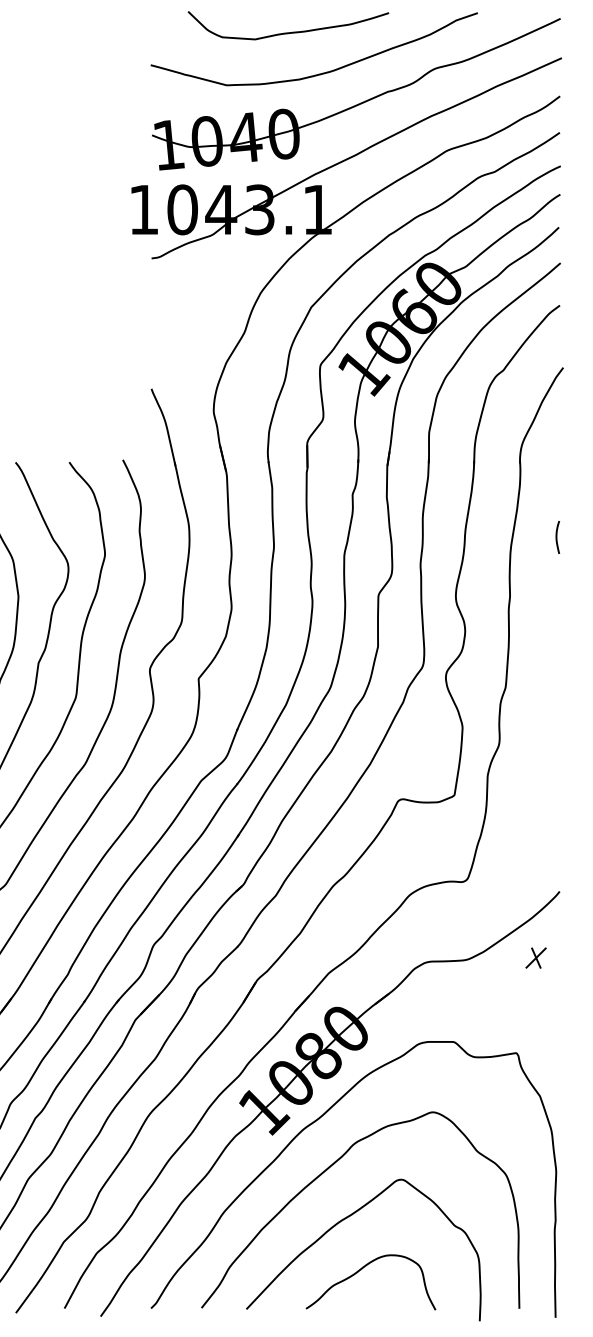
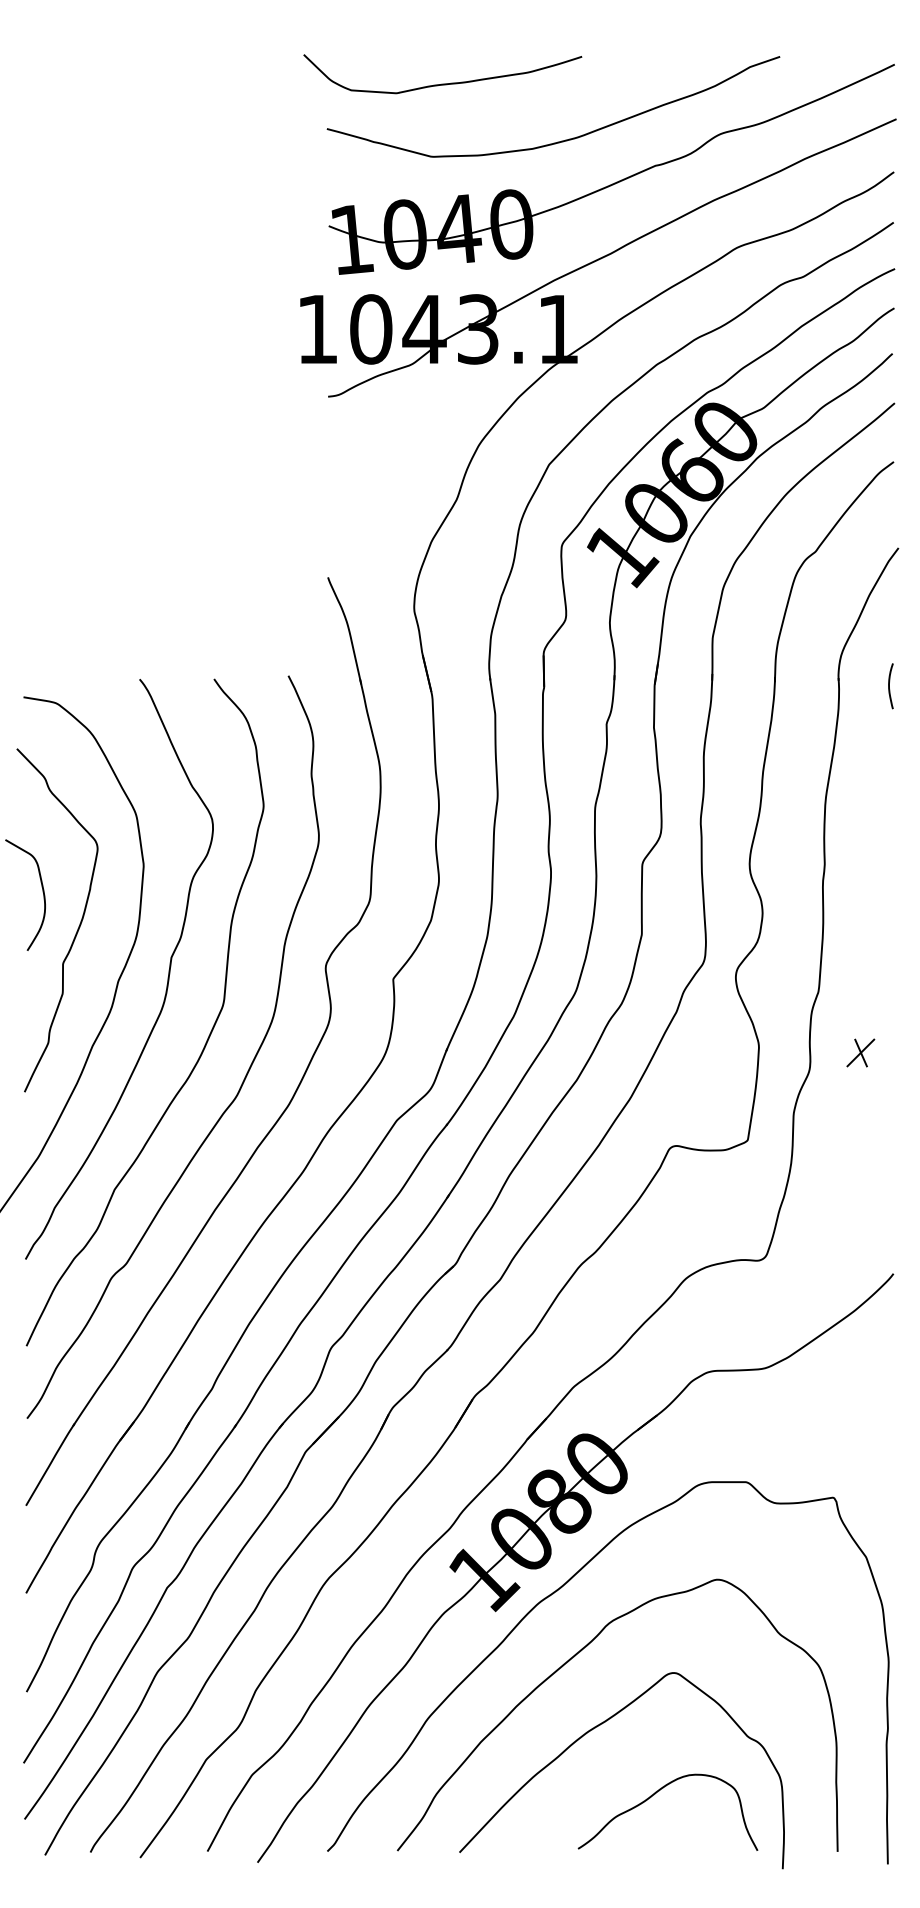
curve: (288, 32) -> (442, 83), moved
curve: (556, 537) -> (889, 686), moved
part: (535, 957) -> (860, 1052), moved
curve: (361, 1269) -> (655, 1794), moved

